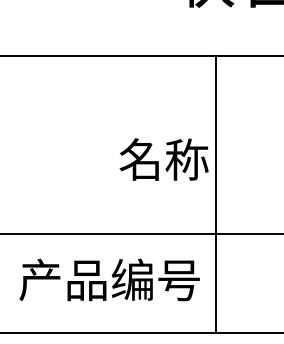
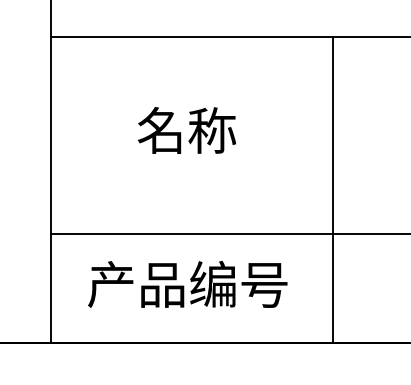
text: (163, 159) -> (186, 130), moved
line: (216, 194) -> (333, 189), moved
text: (109, 279) -> (187, 283), moved

